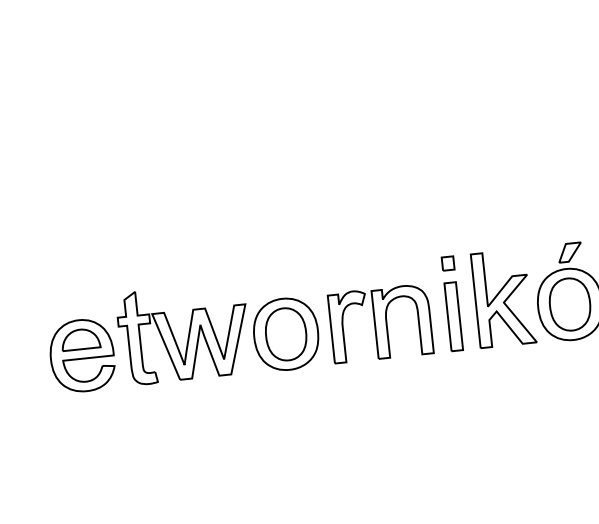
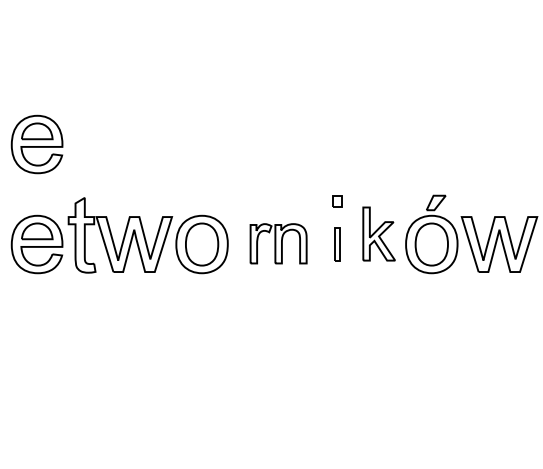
part: (68, 232) -> (36, 144), added
part: (502, 297) -> (378, 233), size x0.7
part: (453, 316) -> (337, 244), size x0.6
part: (380, 323) -> (278, 243), size x0.7

